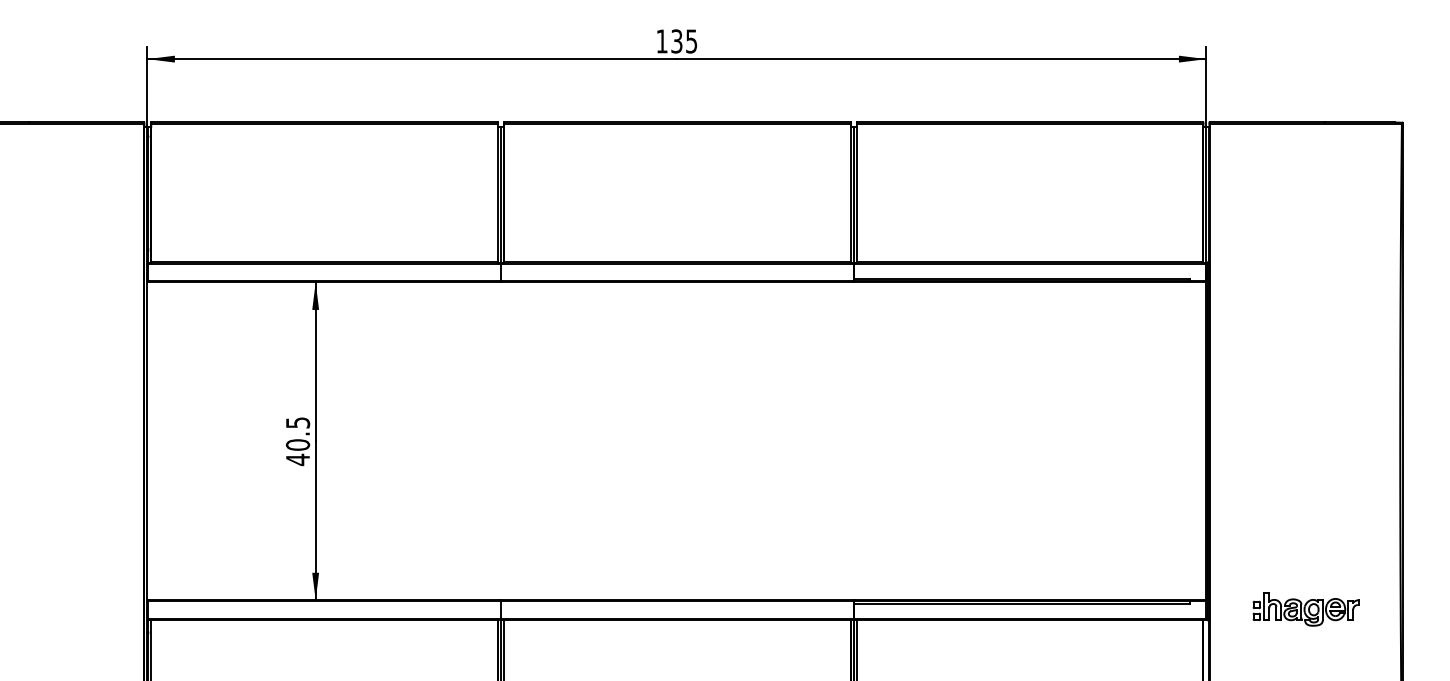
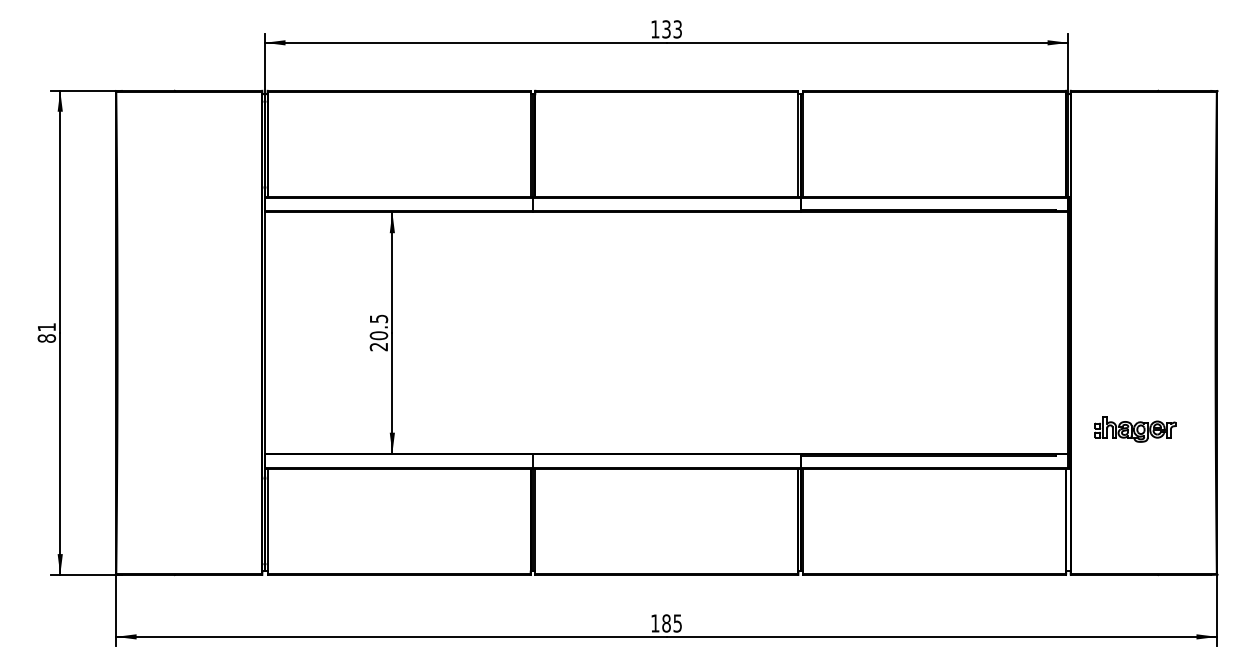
text: (691, 40) -> (677, 28), 135 -> 133
text: (297, 459) -> (378, 346), 40.5 -> 20.5
part: (1306, 609) -> (1135, 429), moved

